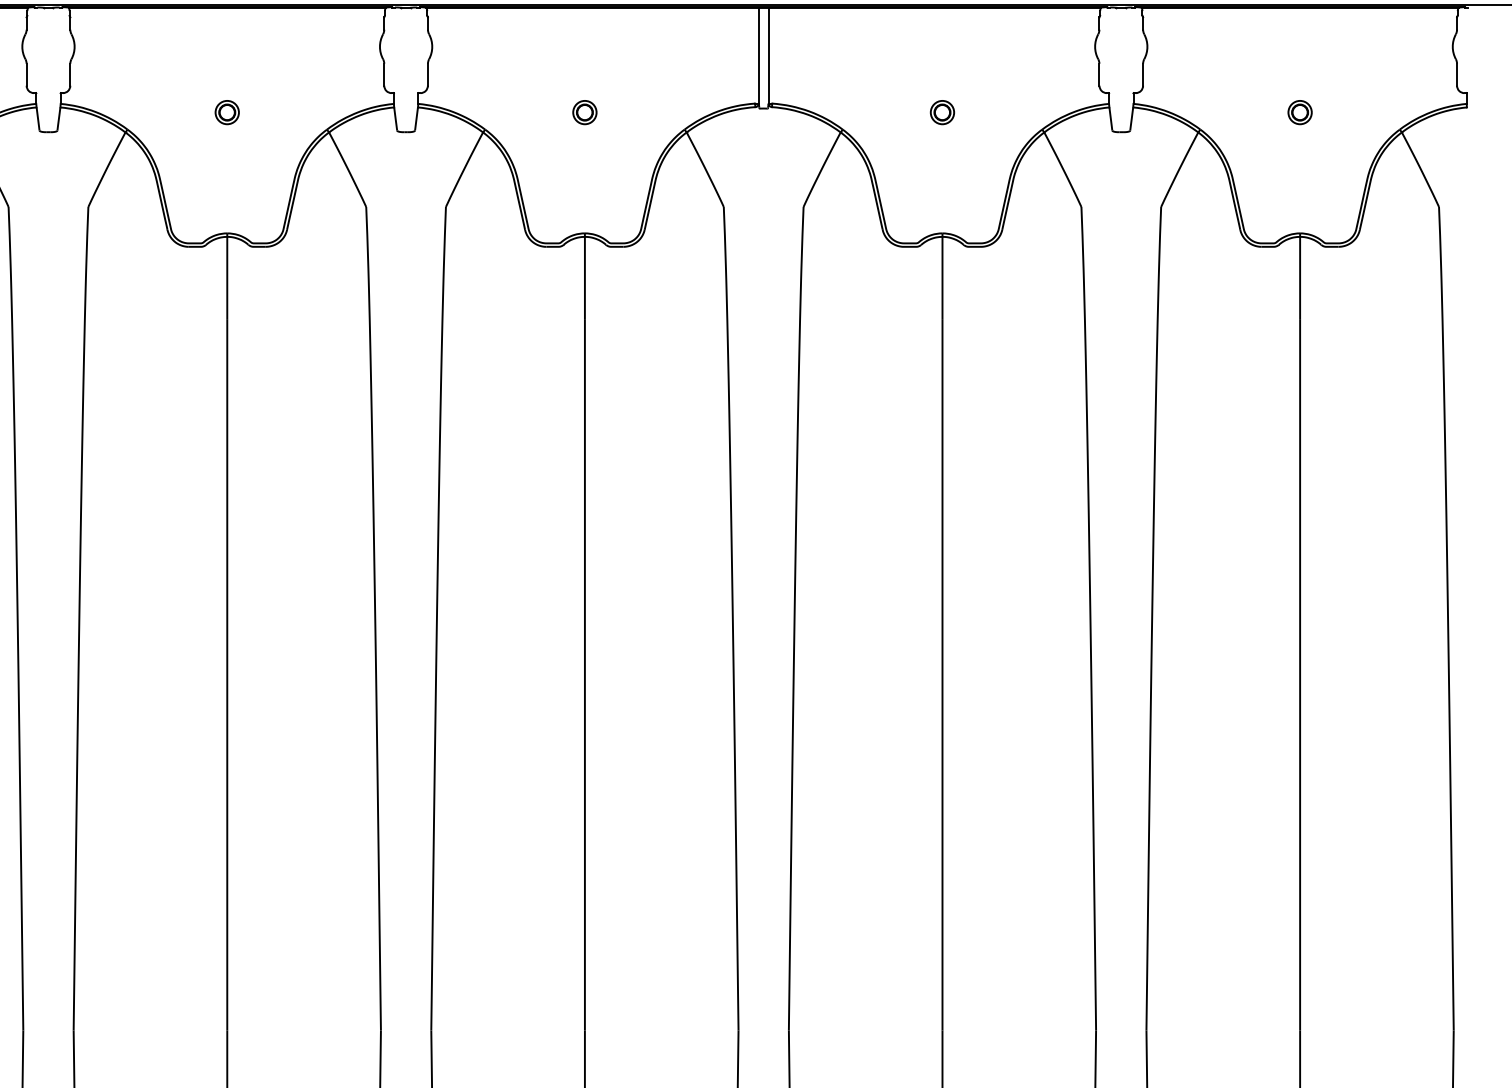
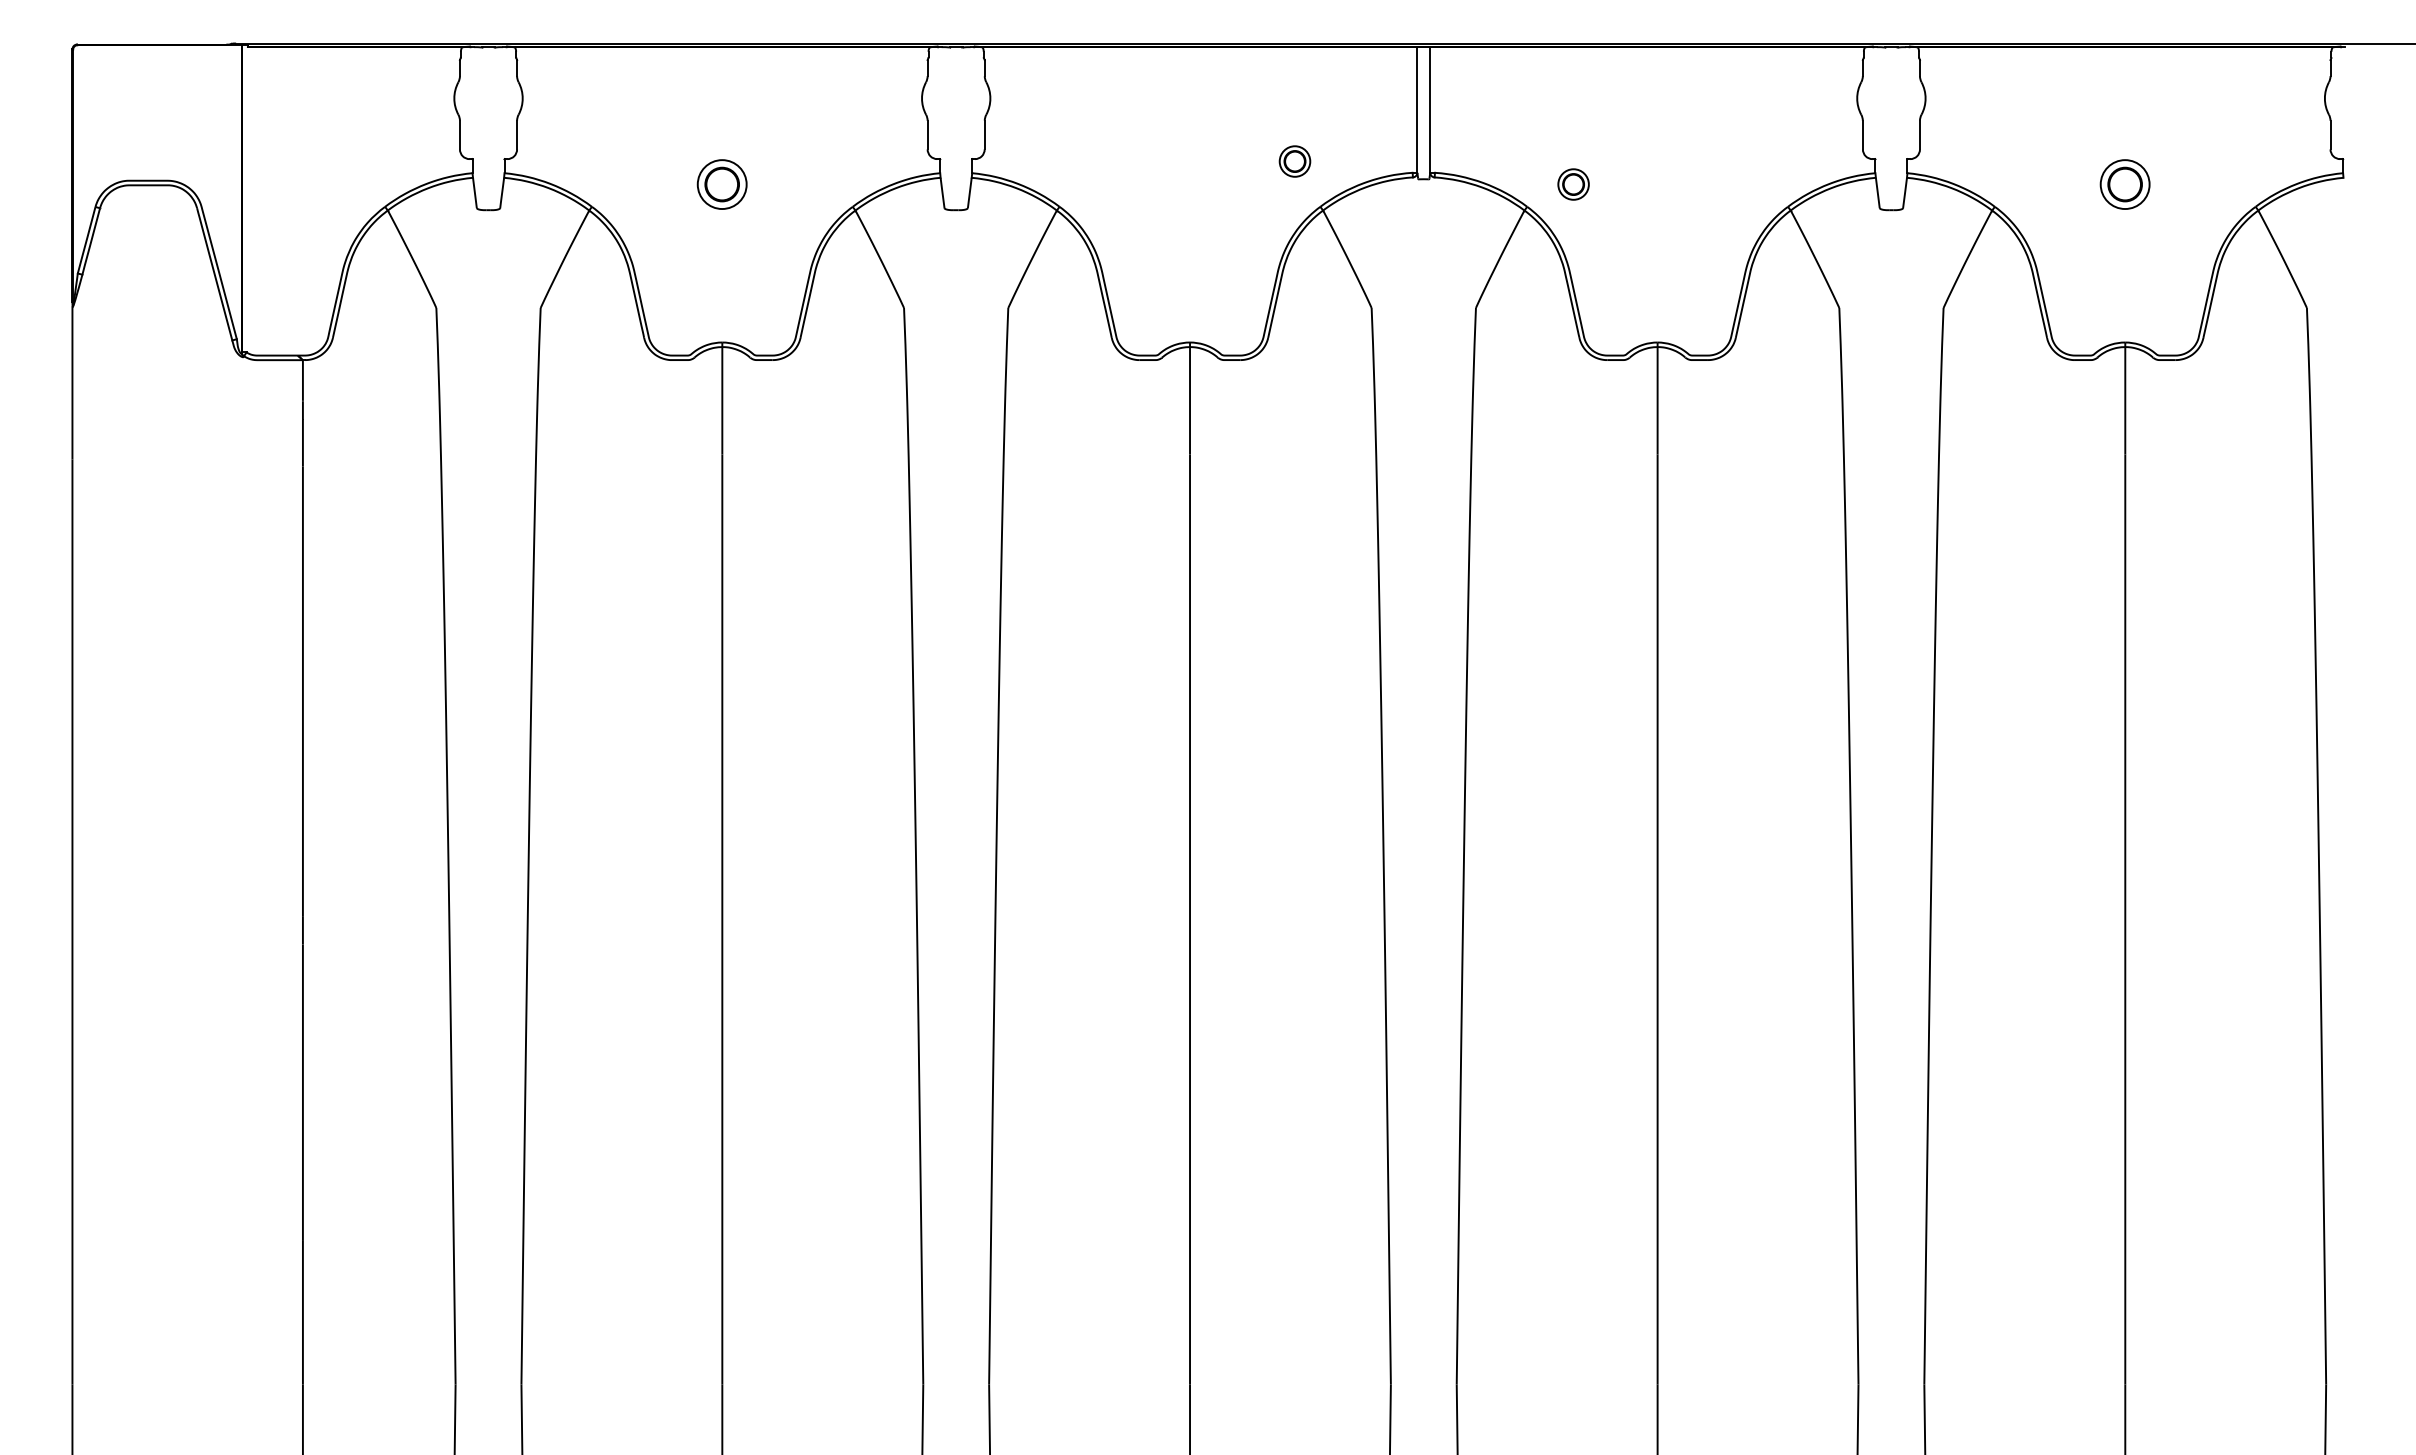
part: (227, 112) -> (722, 184), size x1.6
part: (584, 112) -> (1294, 161), moved
part: (942, 112) -> (1573, 184), moved
part: (1300, 112) -> (2125, 184), size x1.6

